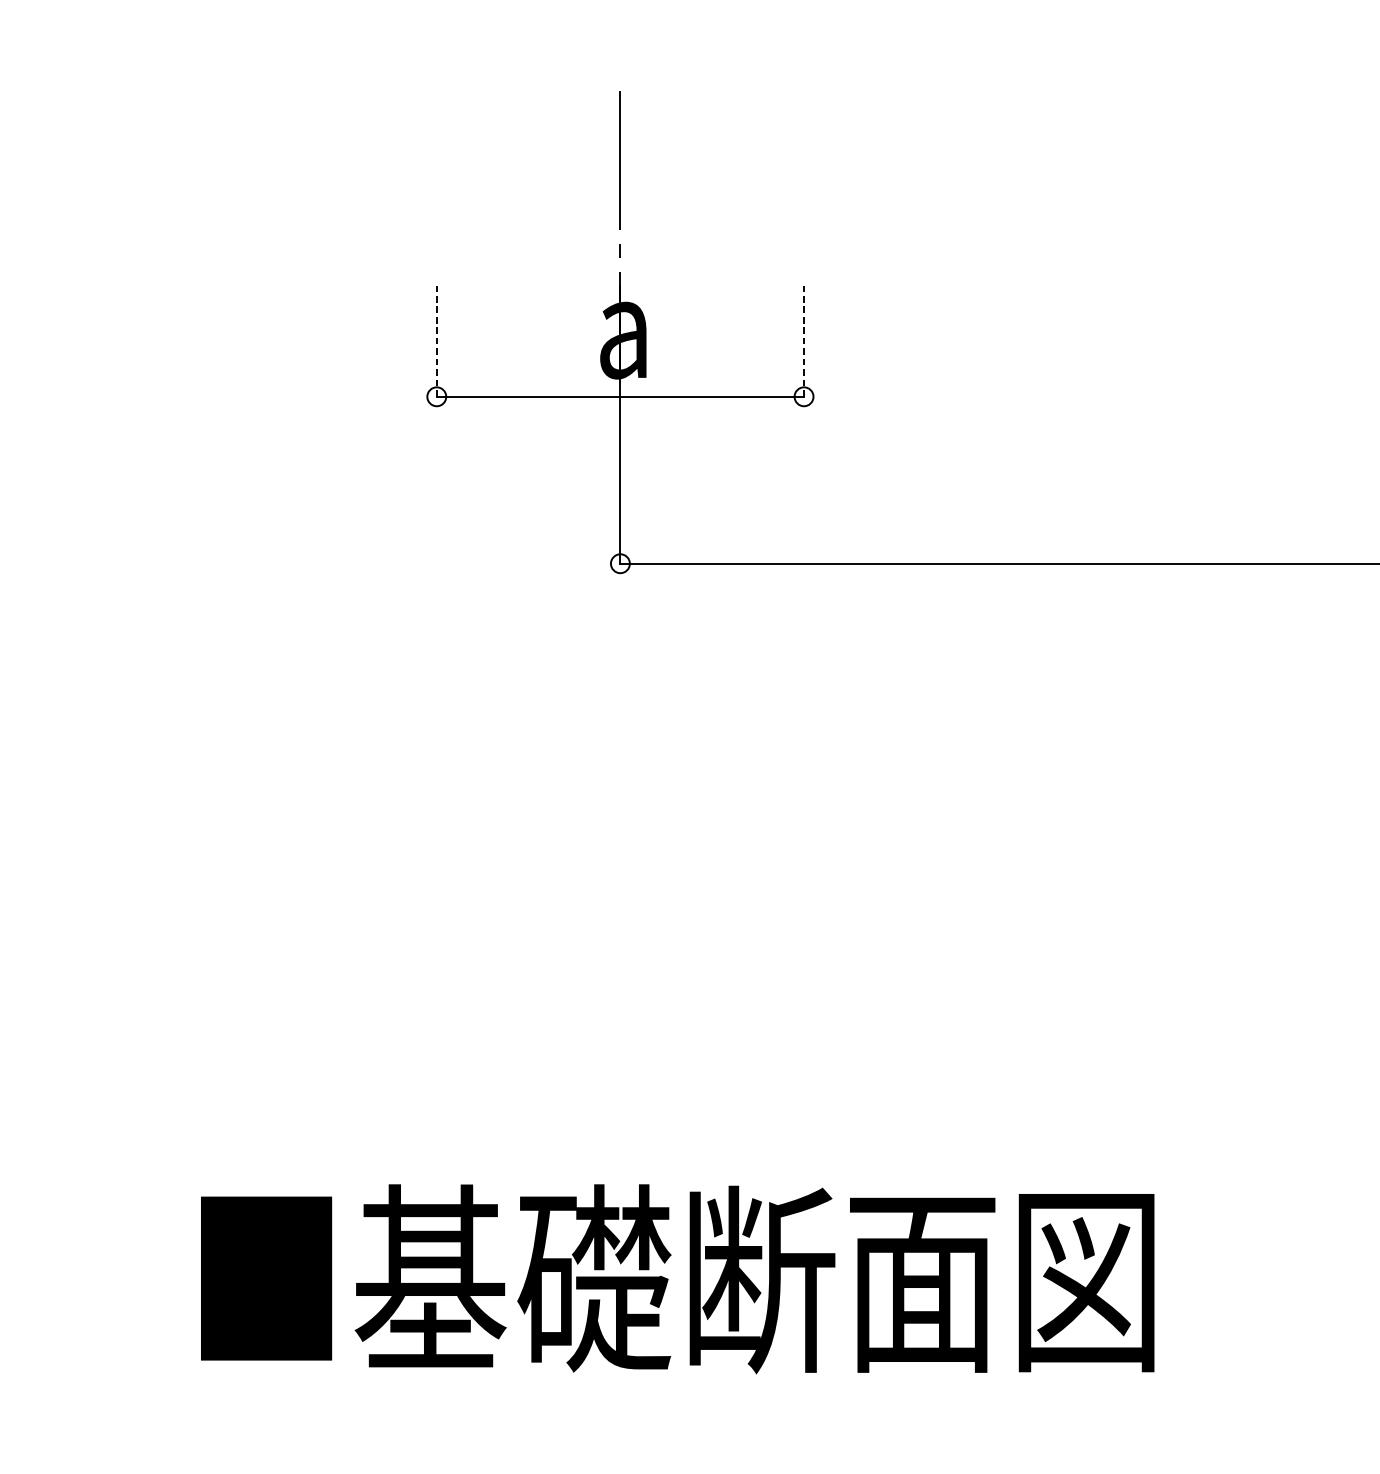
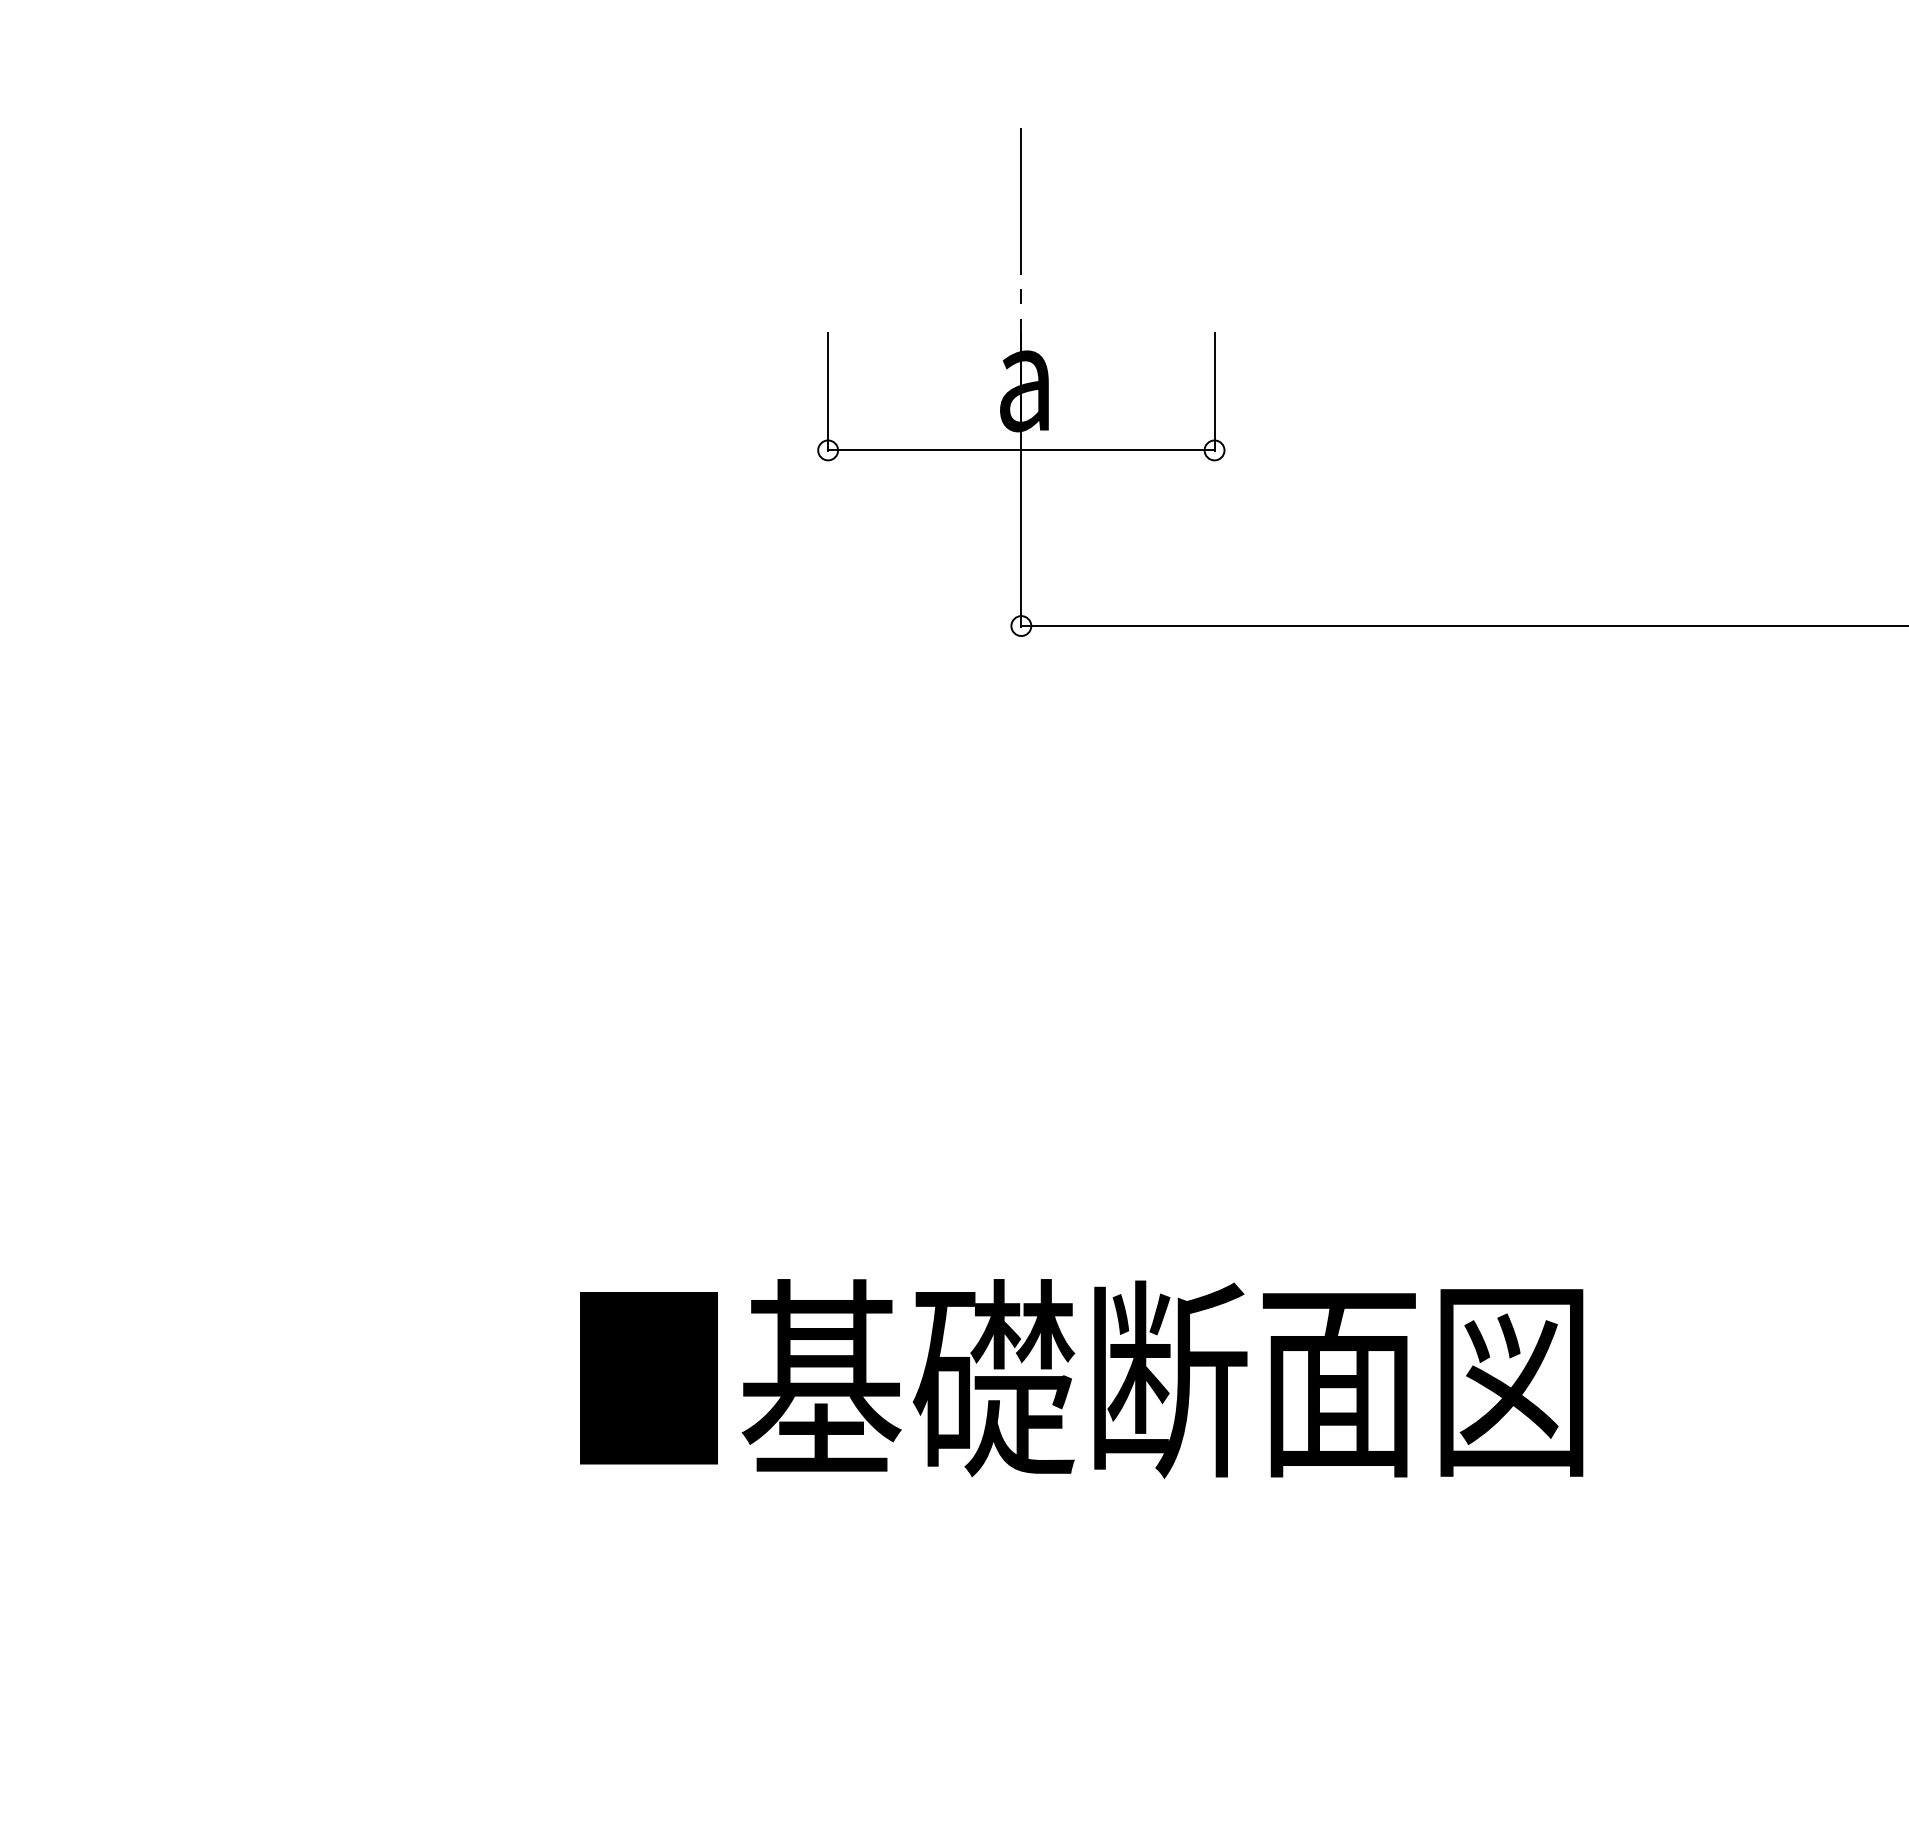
line: (437, 341) -> (828, 392), dashed -> solid
line: (803, 341) -> (1214, 392), dashed -> solid

